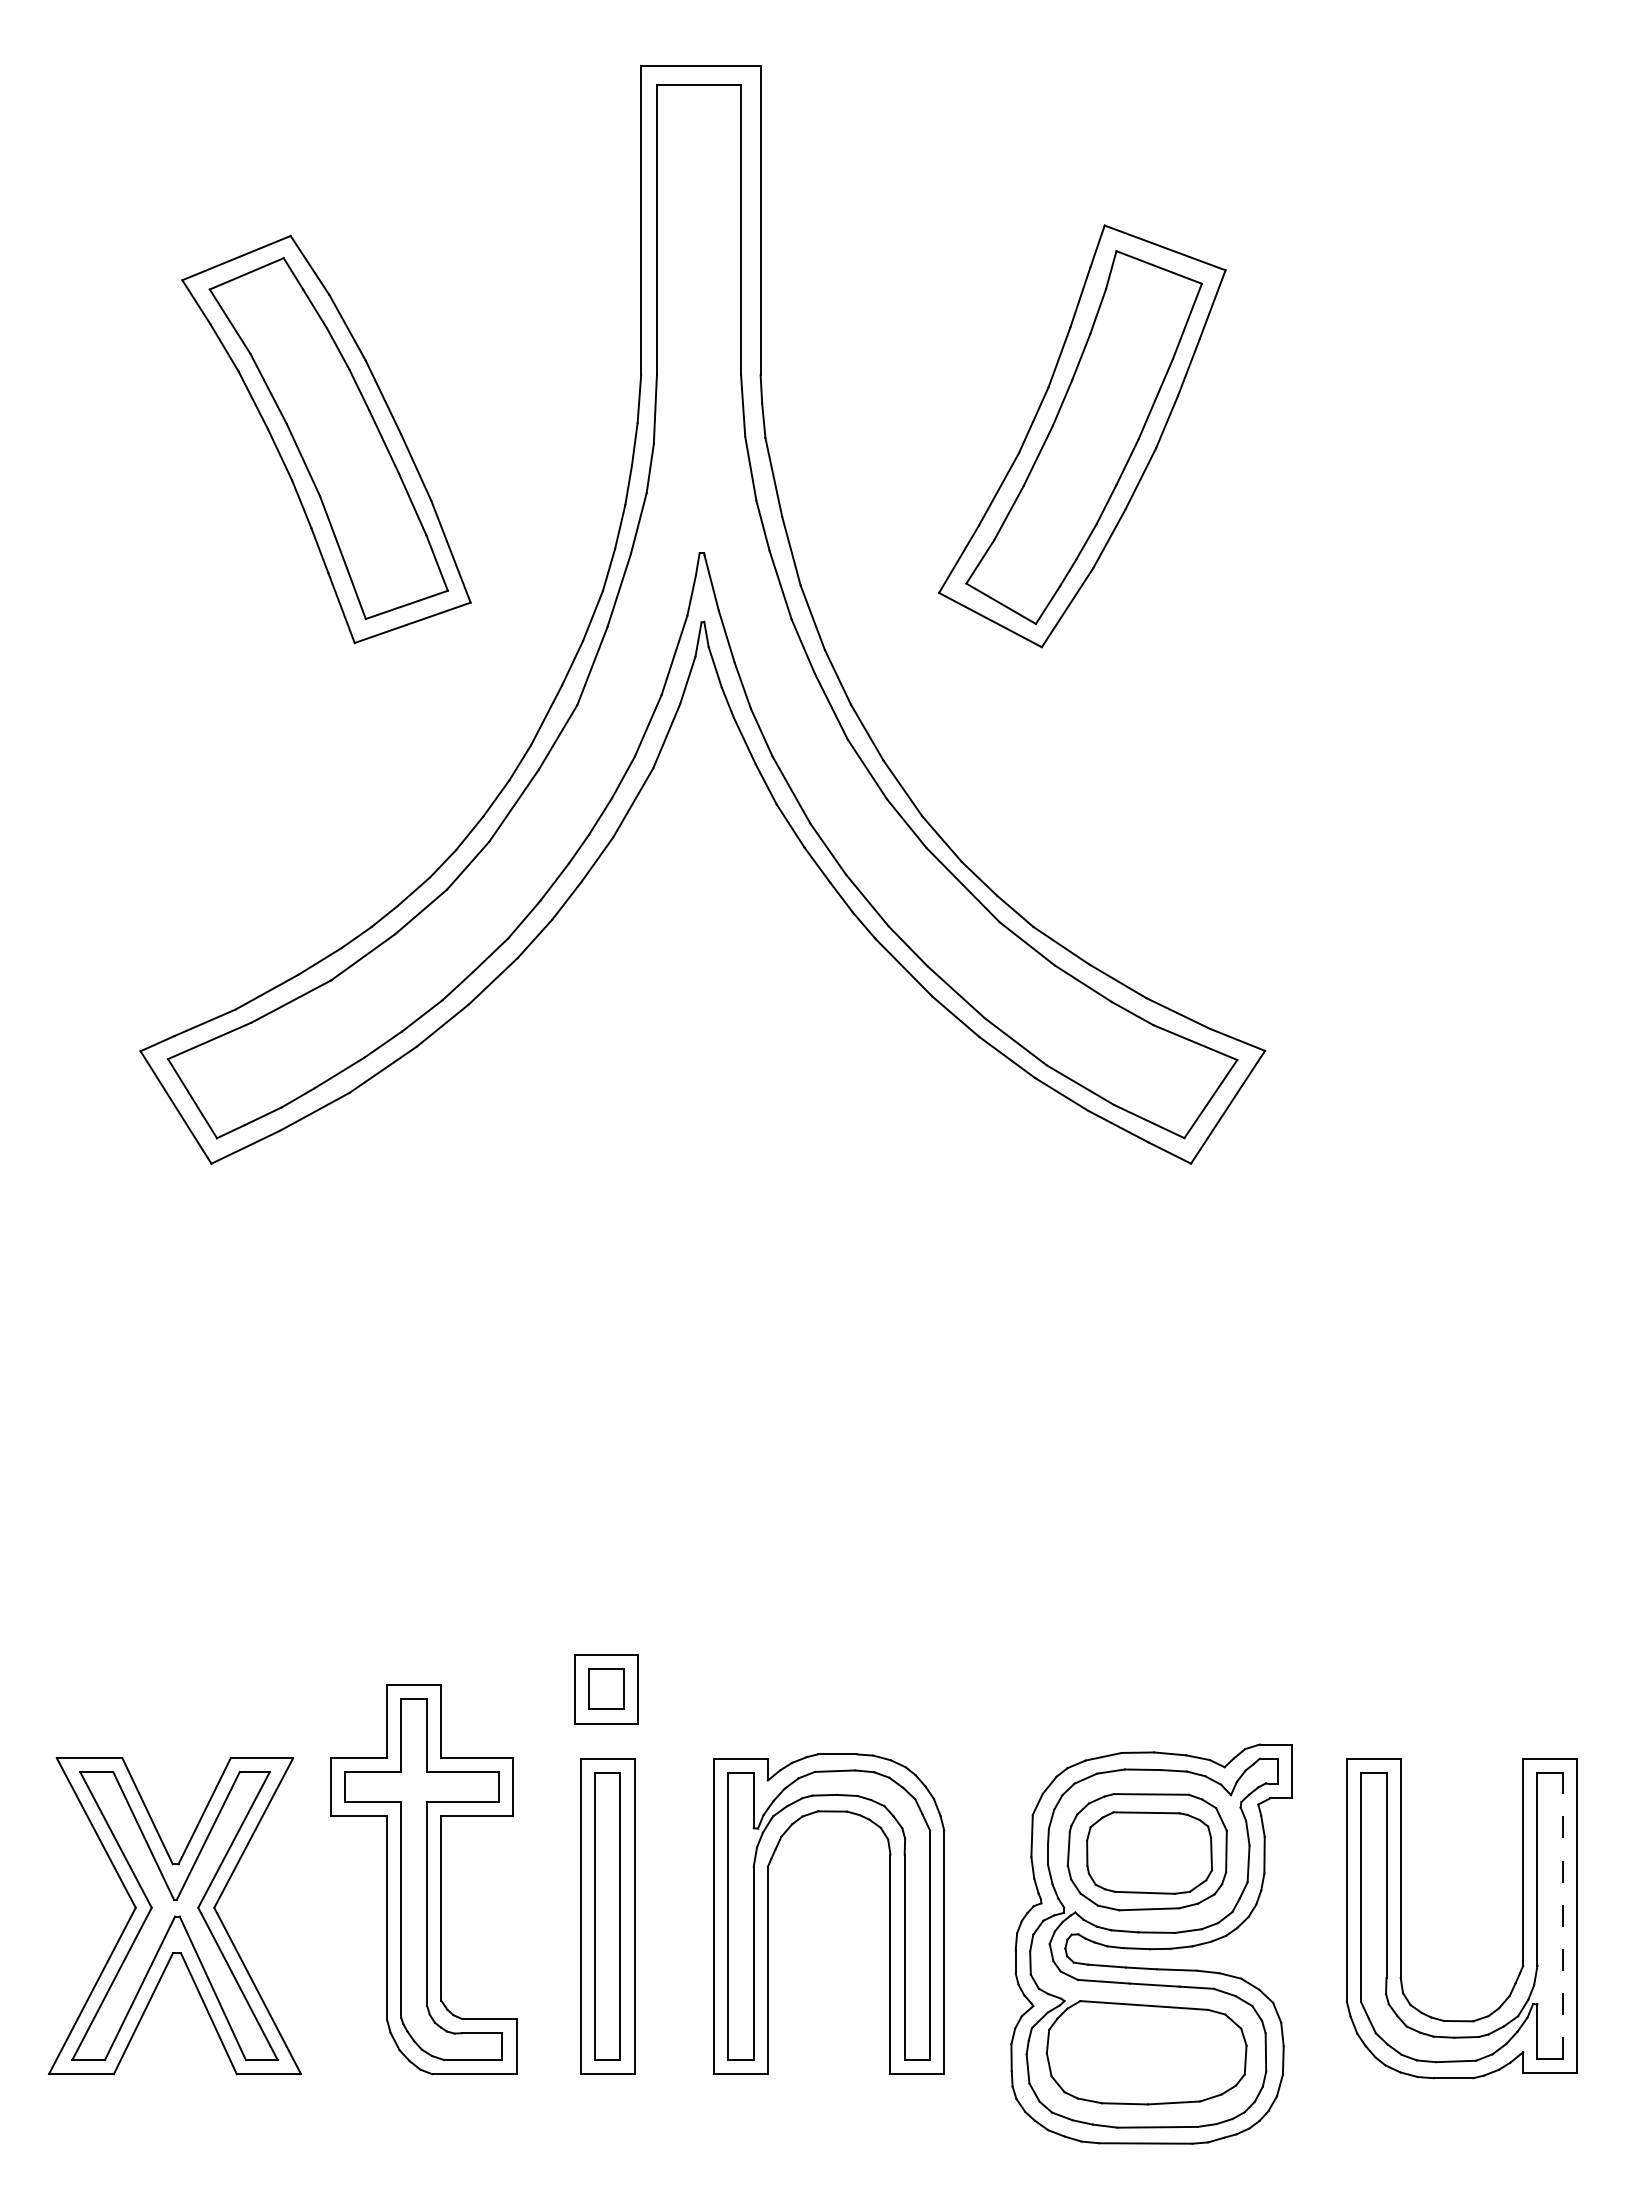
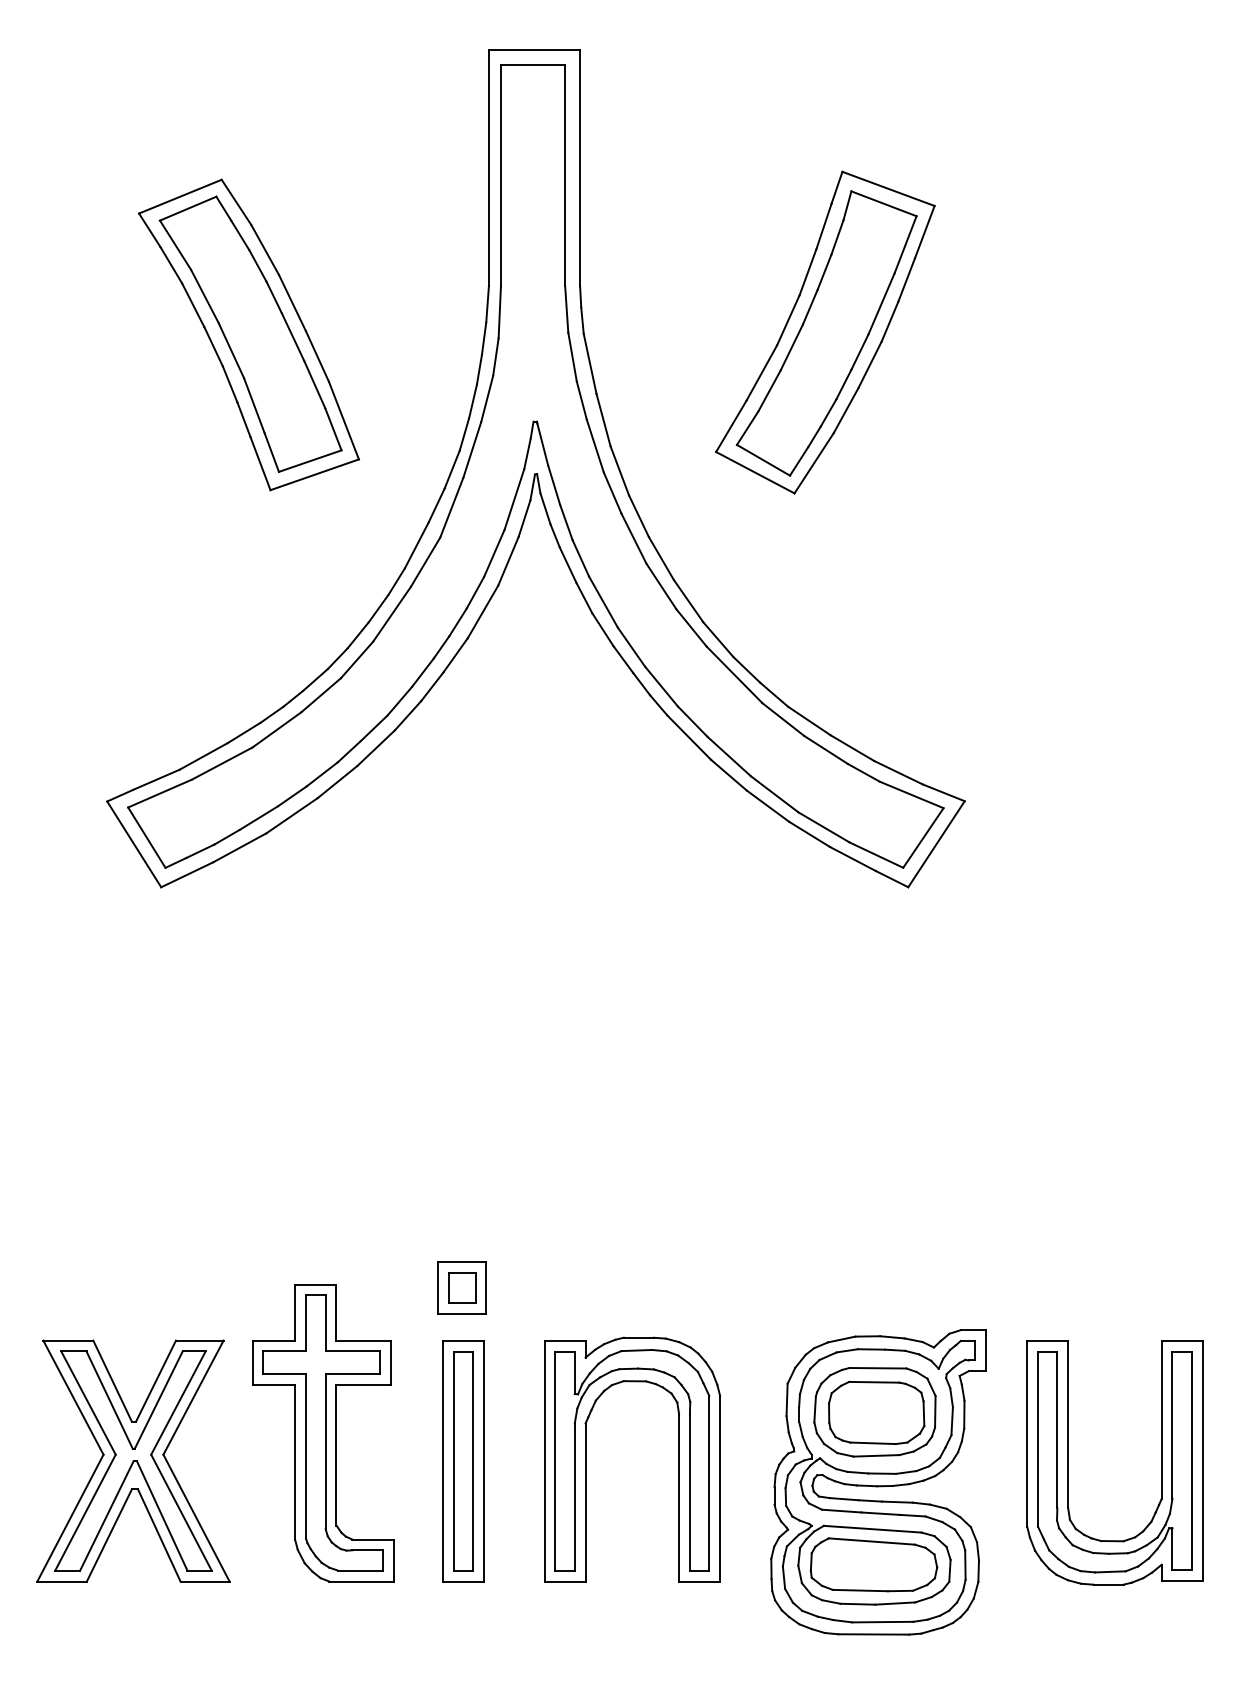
line: (1562, 1915) -> (1191, 1460), dashed -> solid
part: (1145, 2051) -> (873, 1564), added

